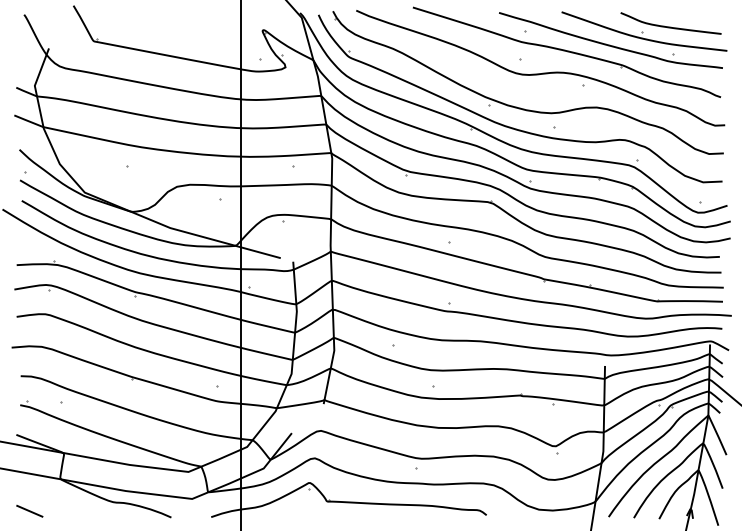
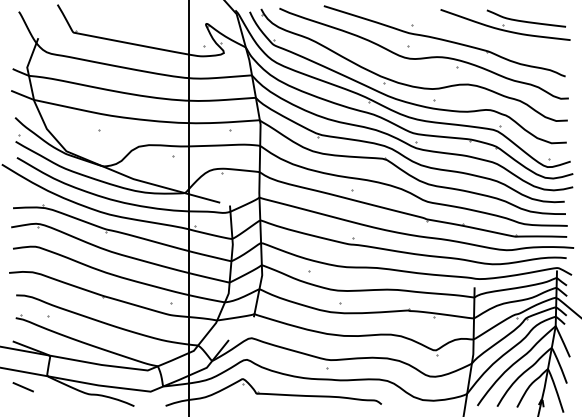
part: (610, 40) -> (478, 31), removed
line: (29, 511) -> (23, 387), moved

